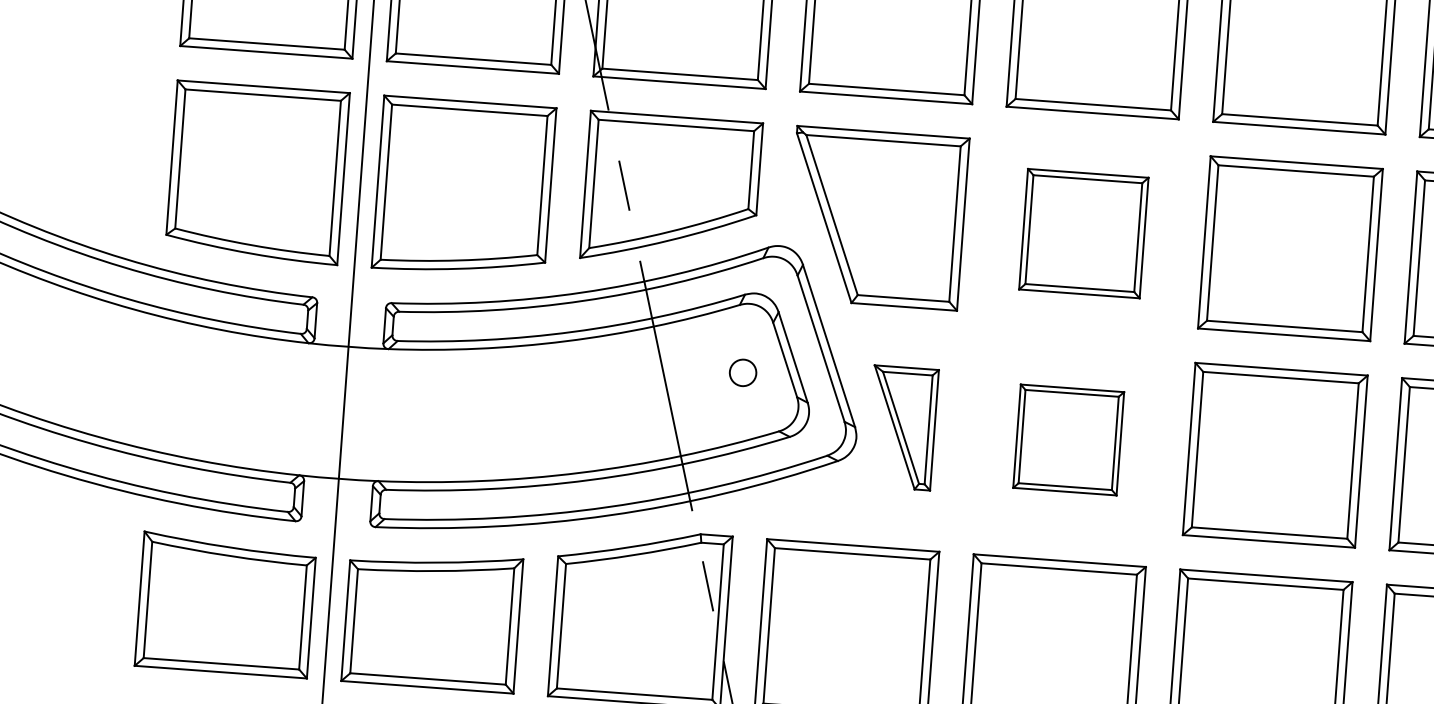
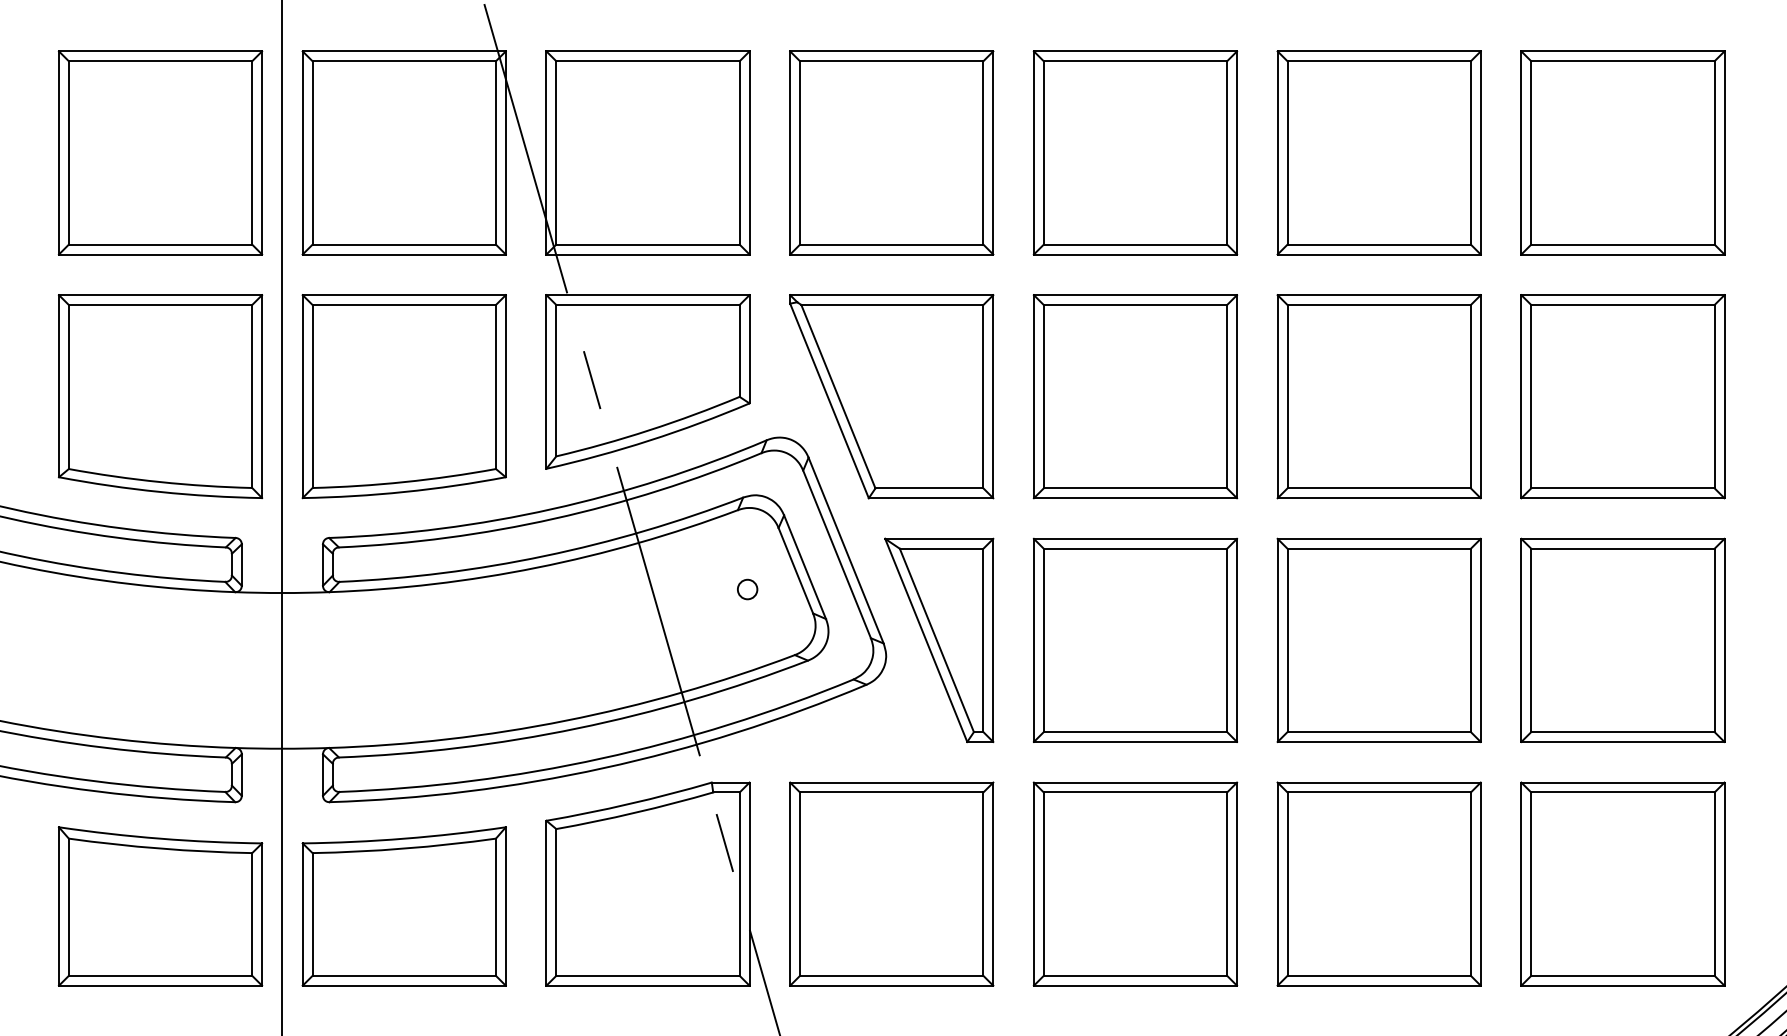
part: (1083, 233) -> (1135, 396), size x1.43
circle: (743, 372) -> (747, 589), size x0.62
part: (902, 428) -> (939, 640), size x1.43
part: (1068, 439) -> (1135, 639), size x1.67

